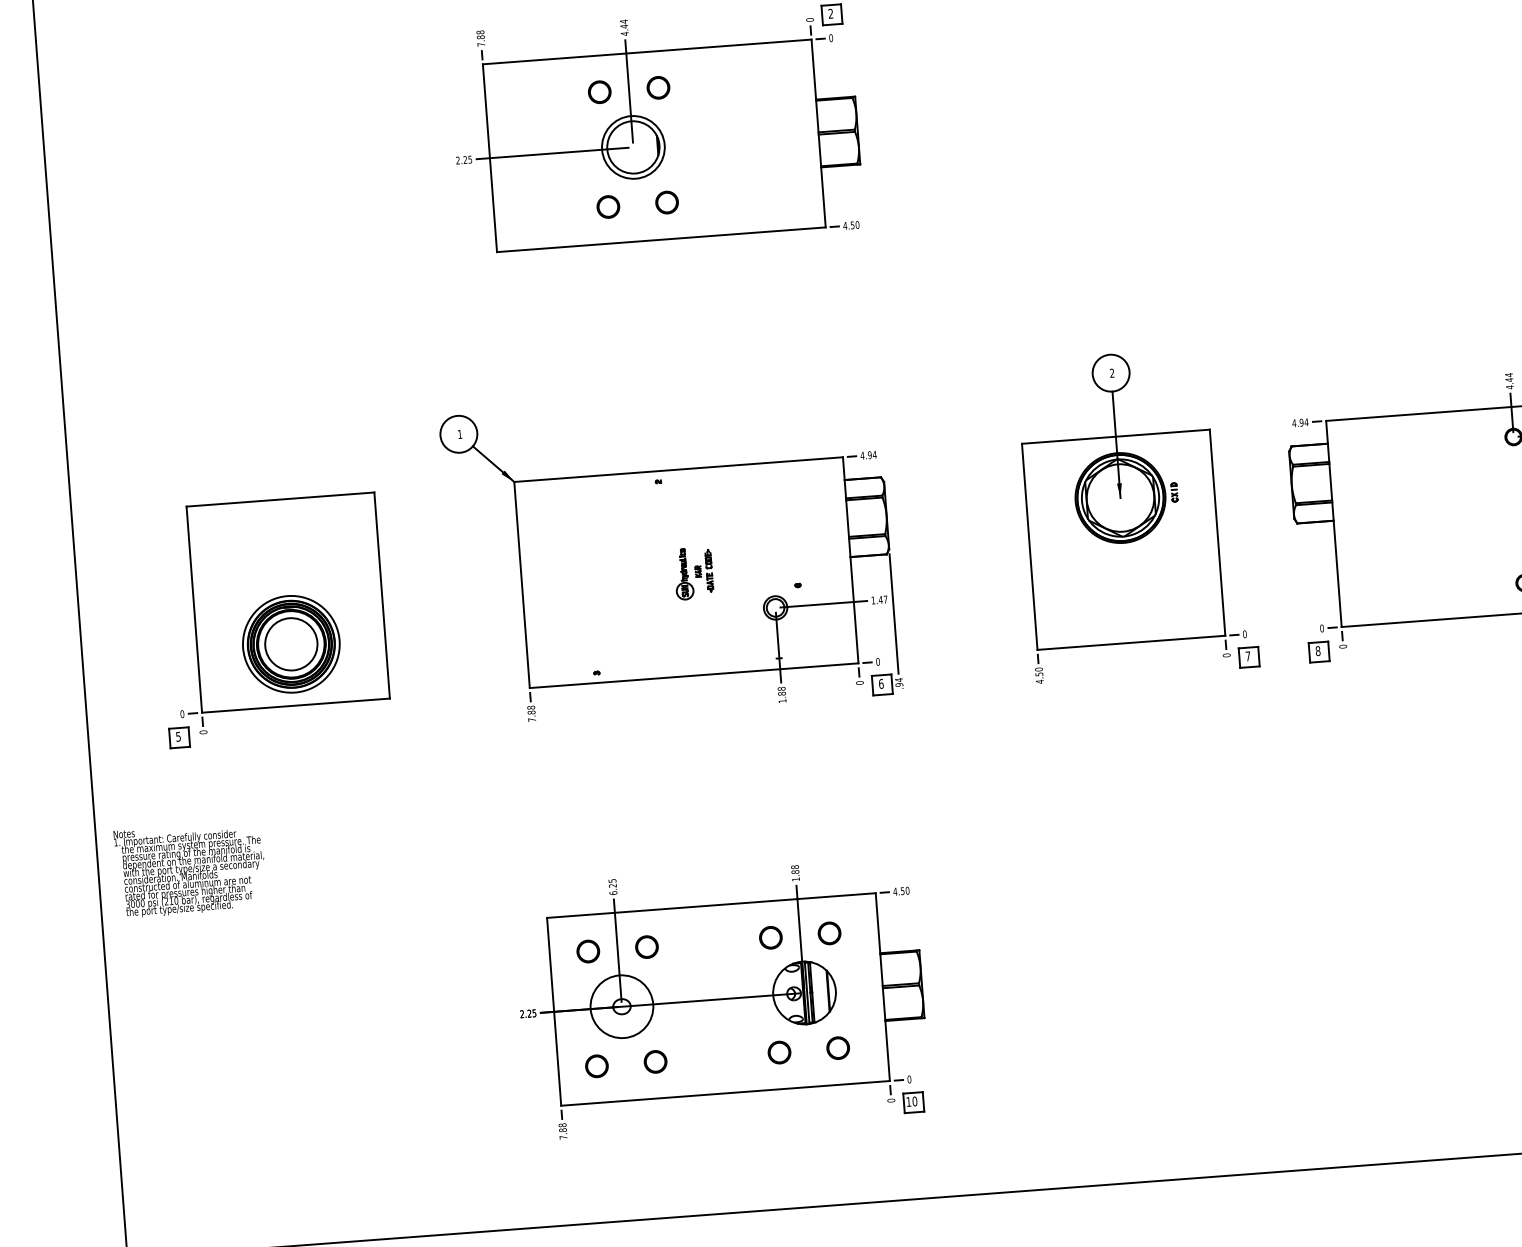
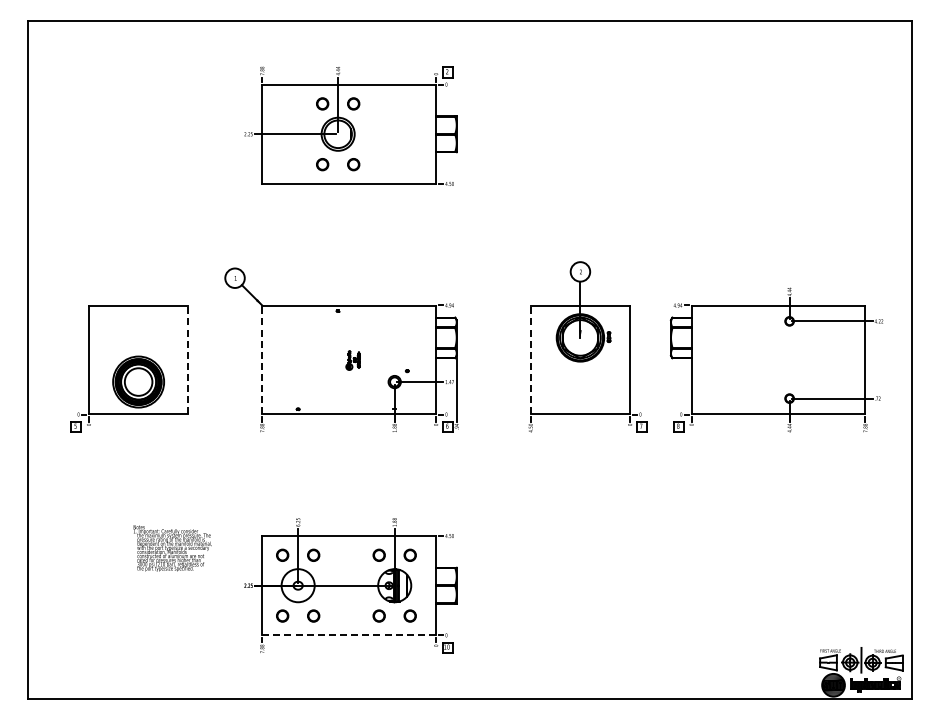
line: (1029, 545) -> (530, 359), solid -> dashed
part: (692, 573) -> (352, 360), size x0.7
line: (522, 584) -> (262, 359), solid -> dashed
line: (382, 594) -> (188, 359), solid -> dashed
text: (190, 869) -> (172, 548), moved
line: (726, 1093) -> (349, 635), solid -> dashed

